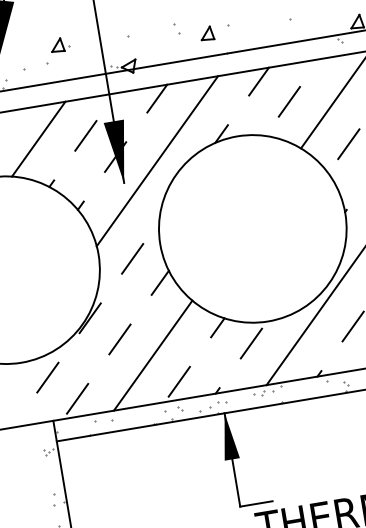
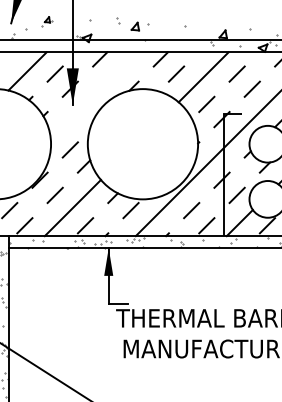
part: (58, 49) -> (47, 21), size x0.7
line: (156, 161) -> (93, 95), removed

